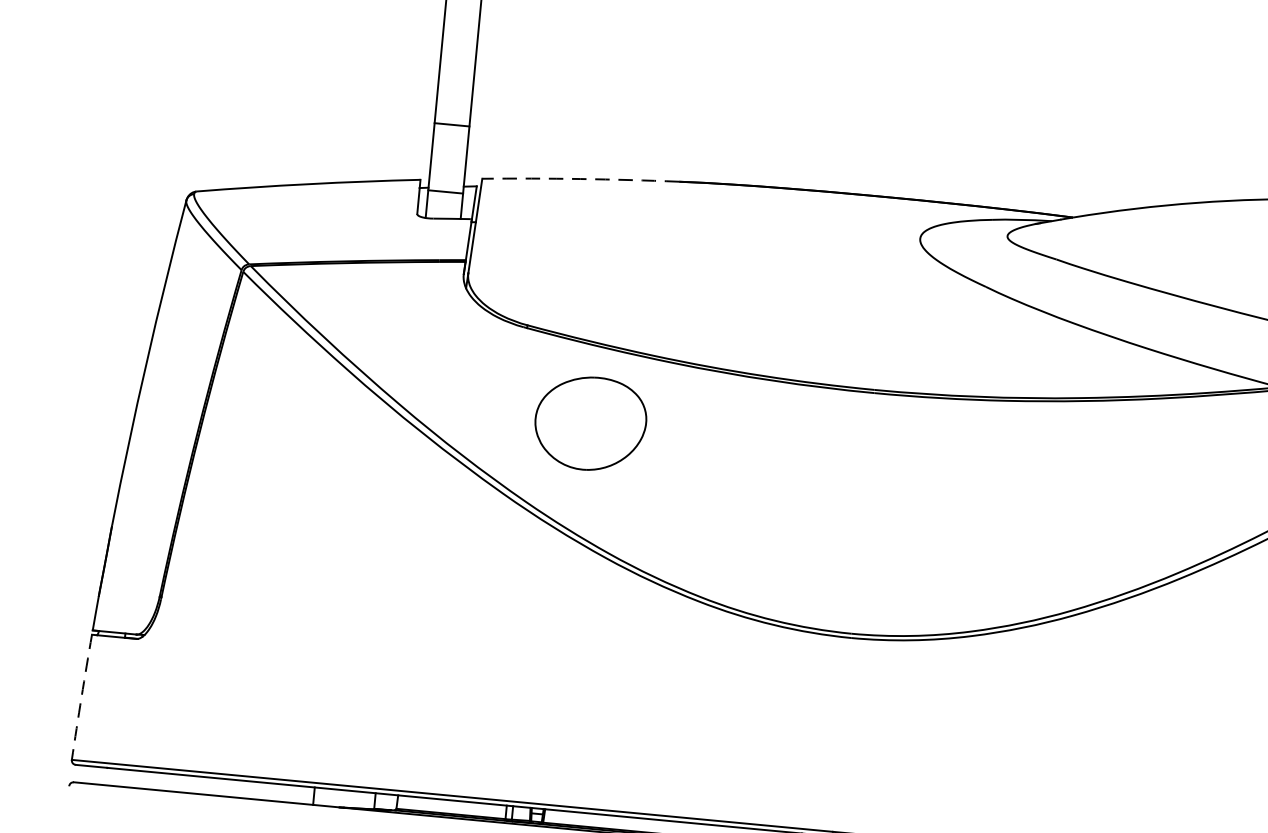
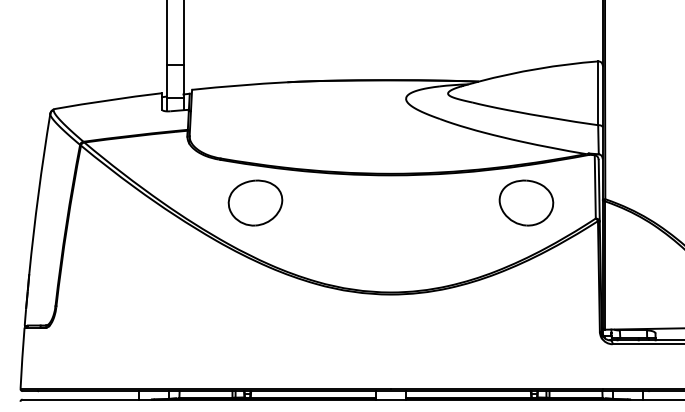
arc: (580, 179) -> (239, 85), dashed -> solid
part: (1147, 475) -> (526, 202), added
arc: (81, 697) -> (22, 358), dashed -> solid

